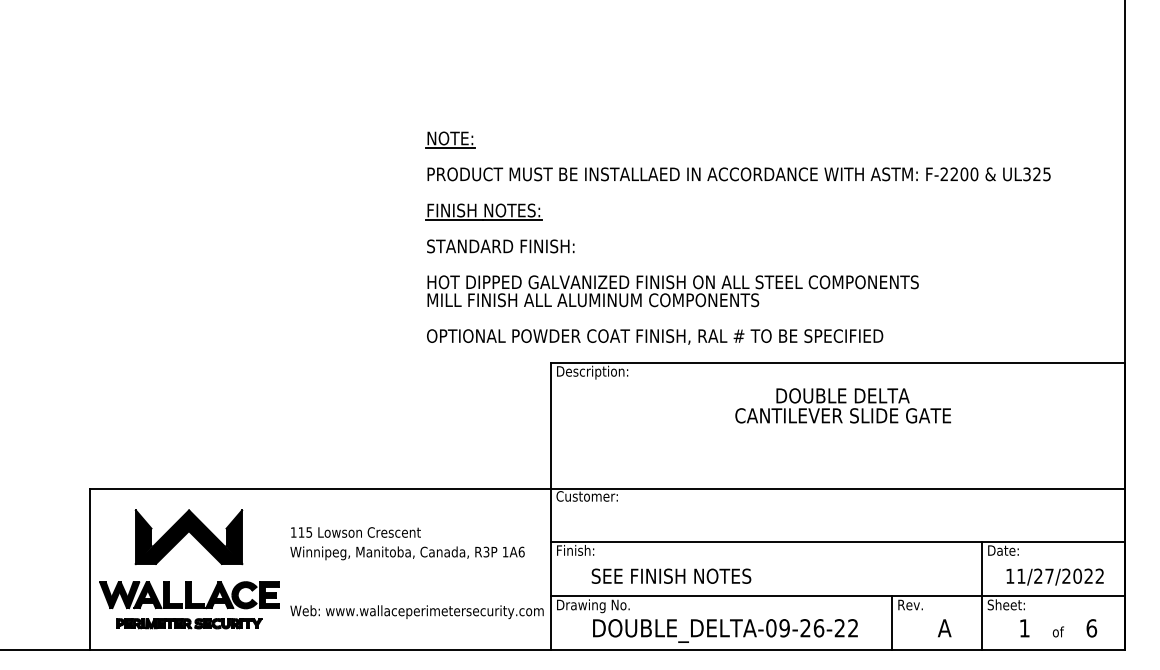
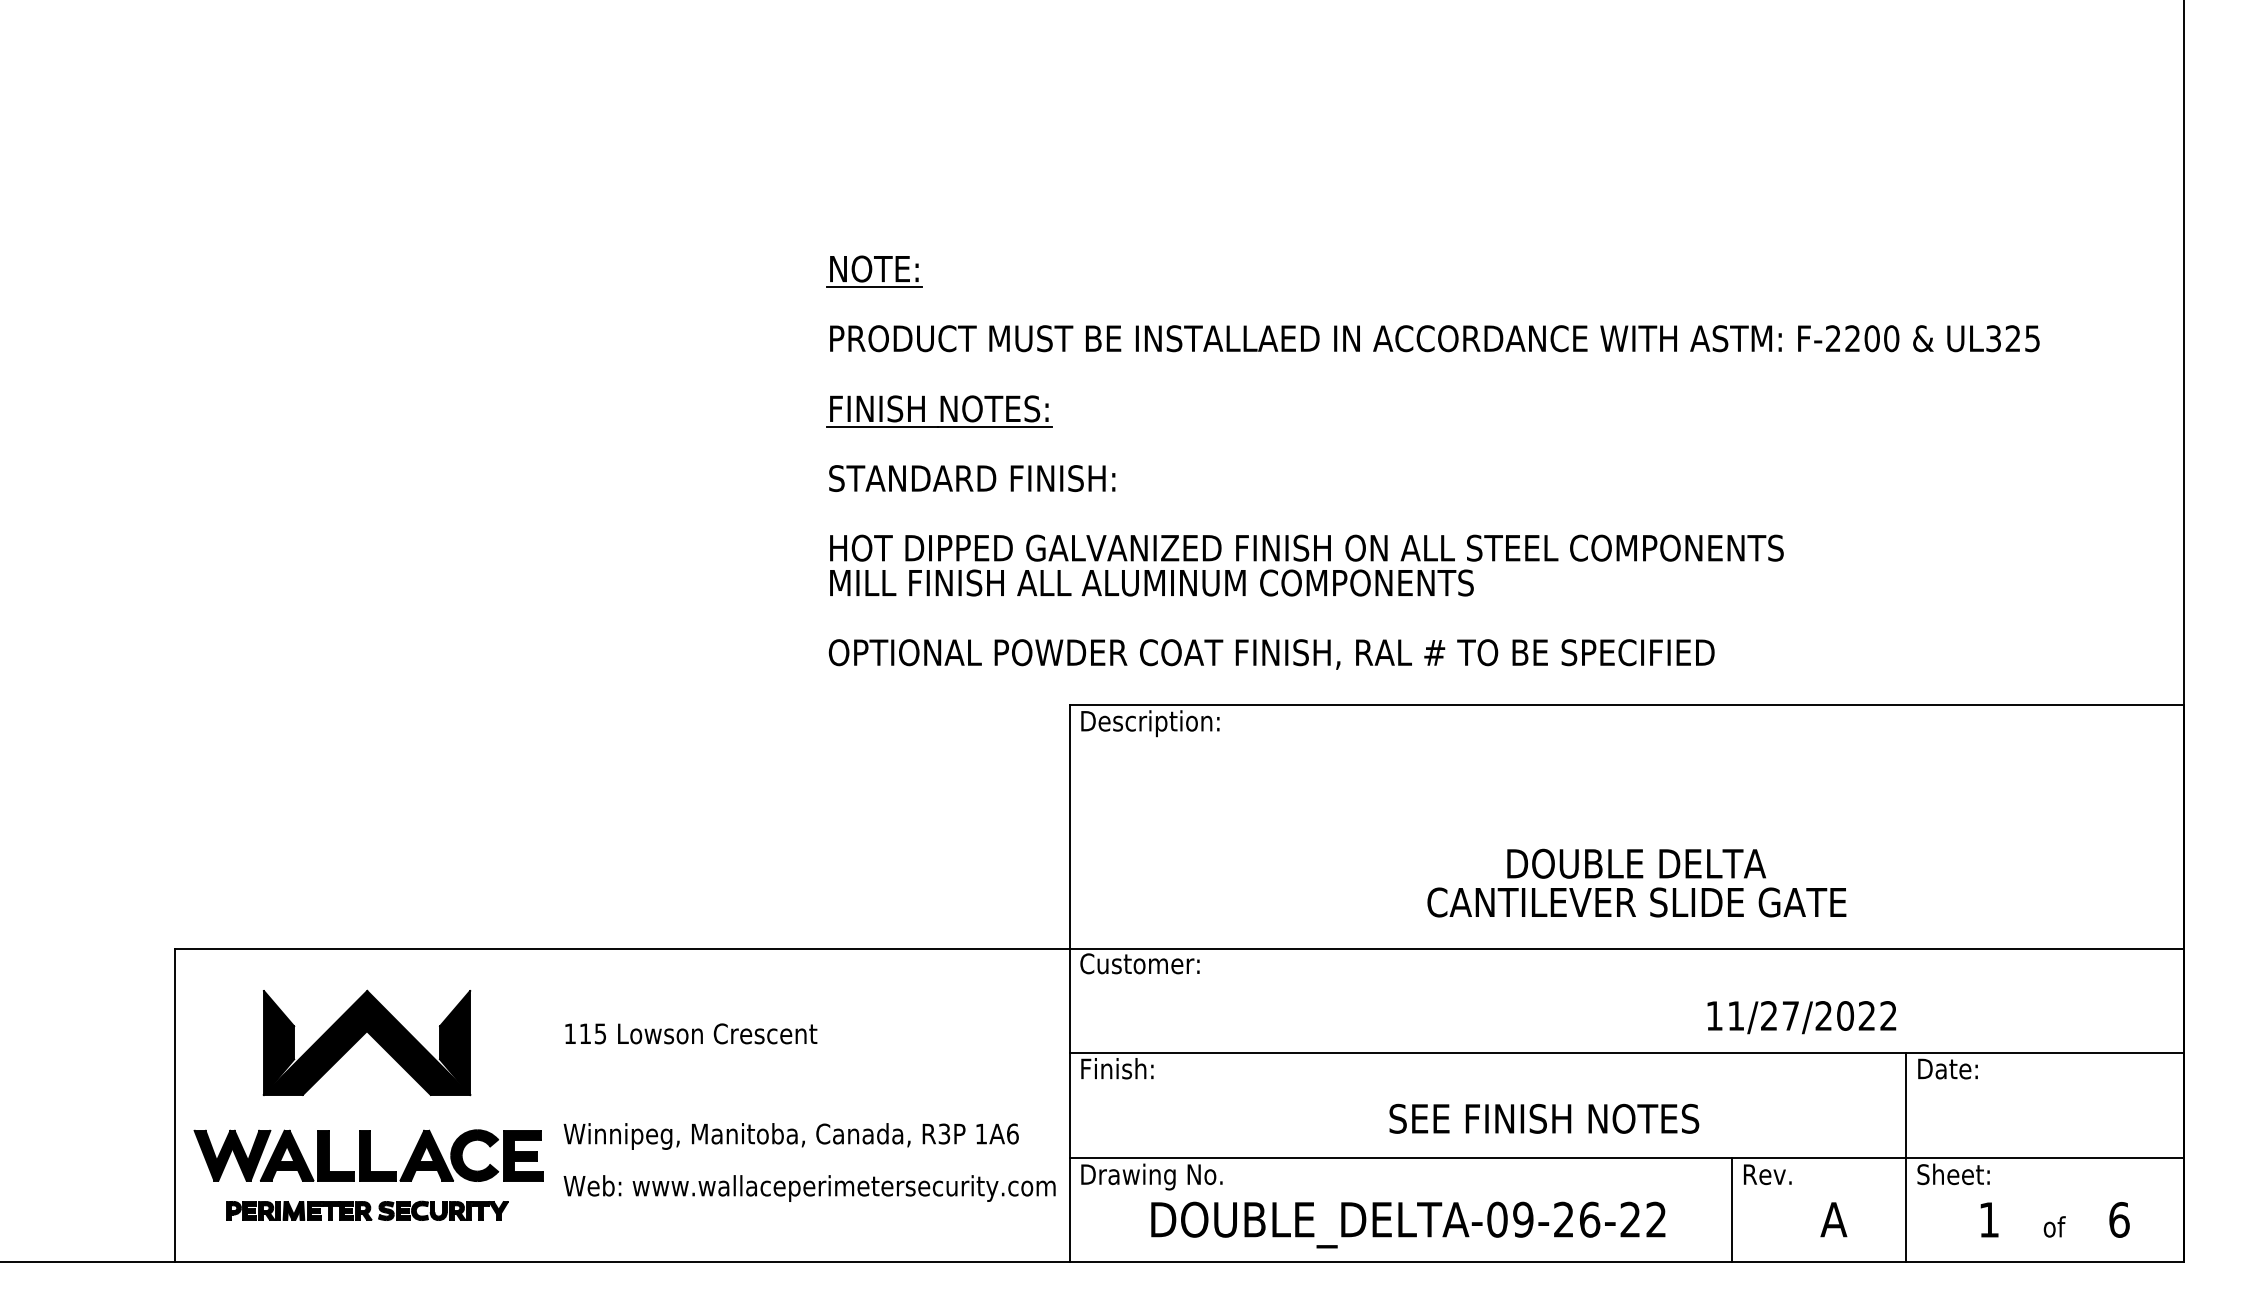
text: (842, 405) -> (1635, 882), moved
text: (407, 553) -> (791, 1136), moved
text: (671, 575) -> (1544, 1117), moved
text: (1054, 576) -> (1800, 1016), moved

